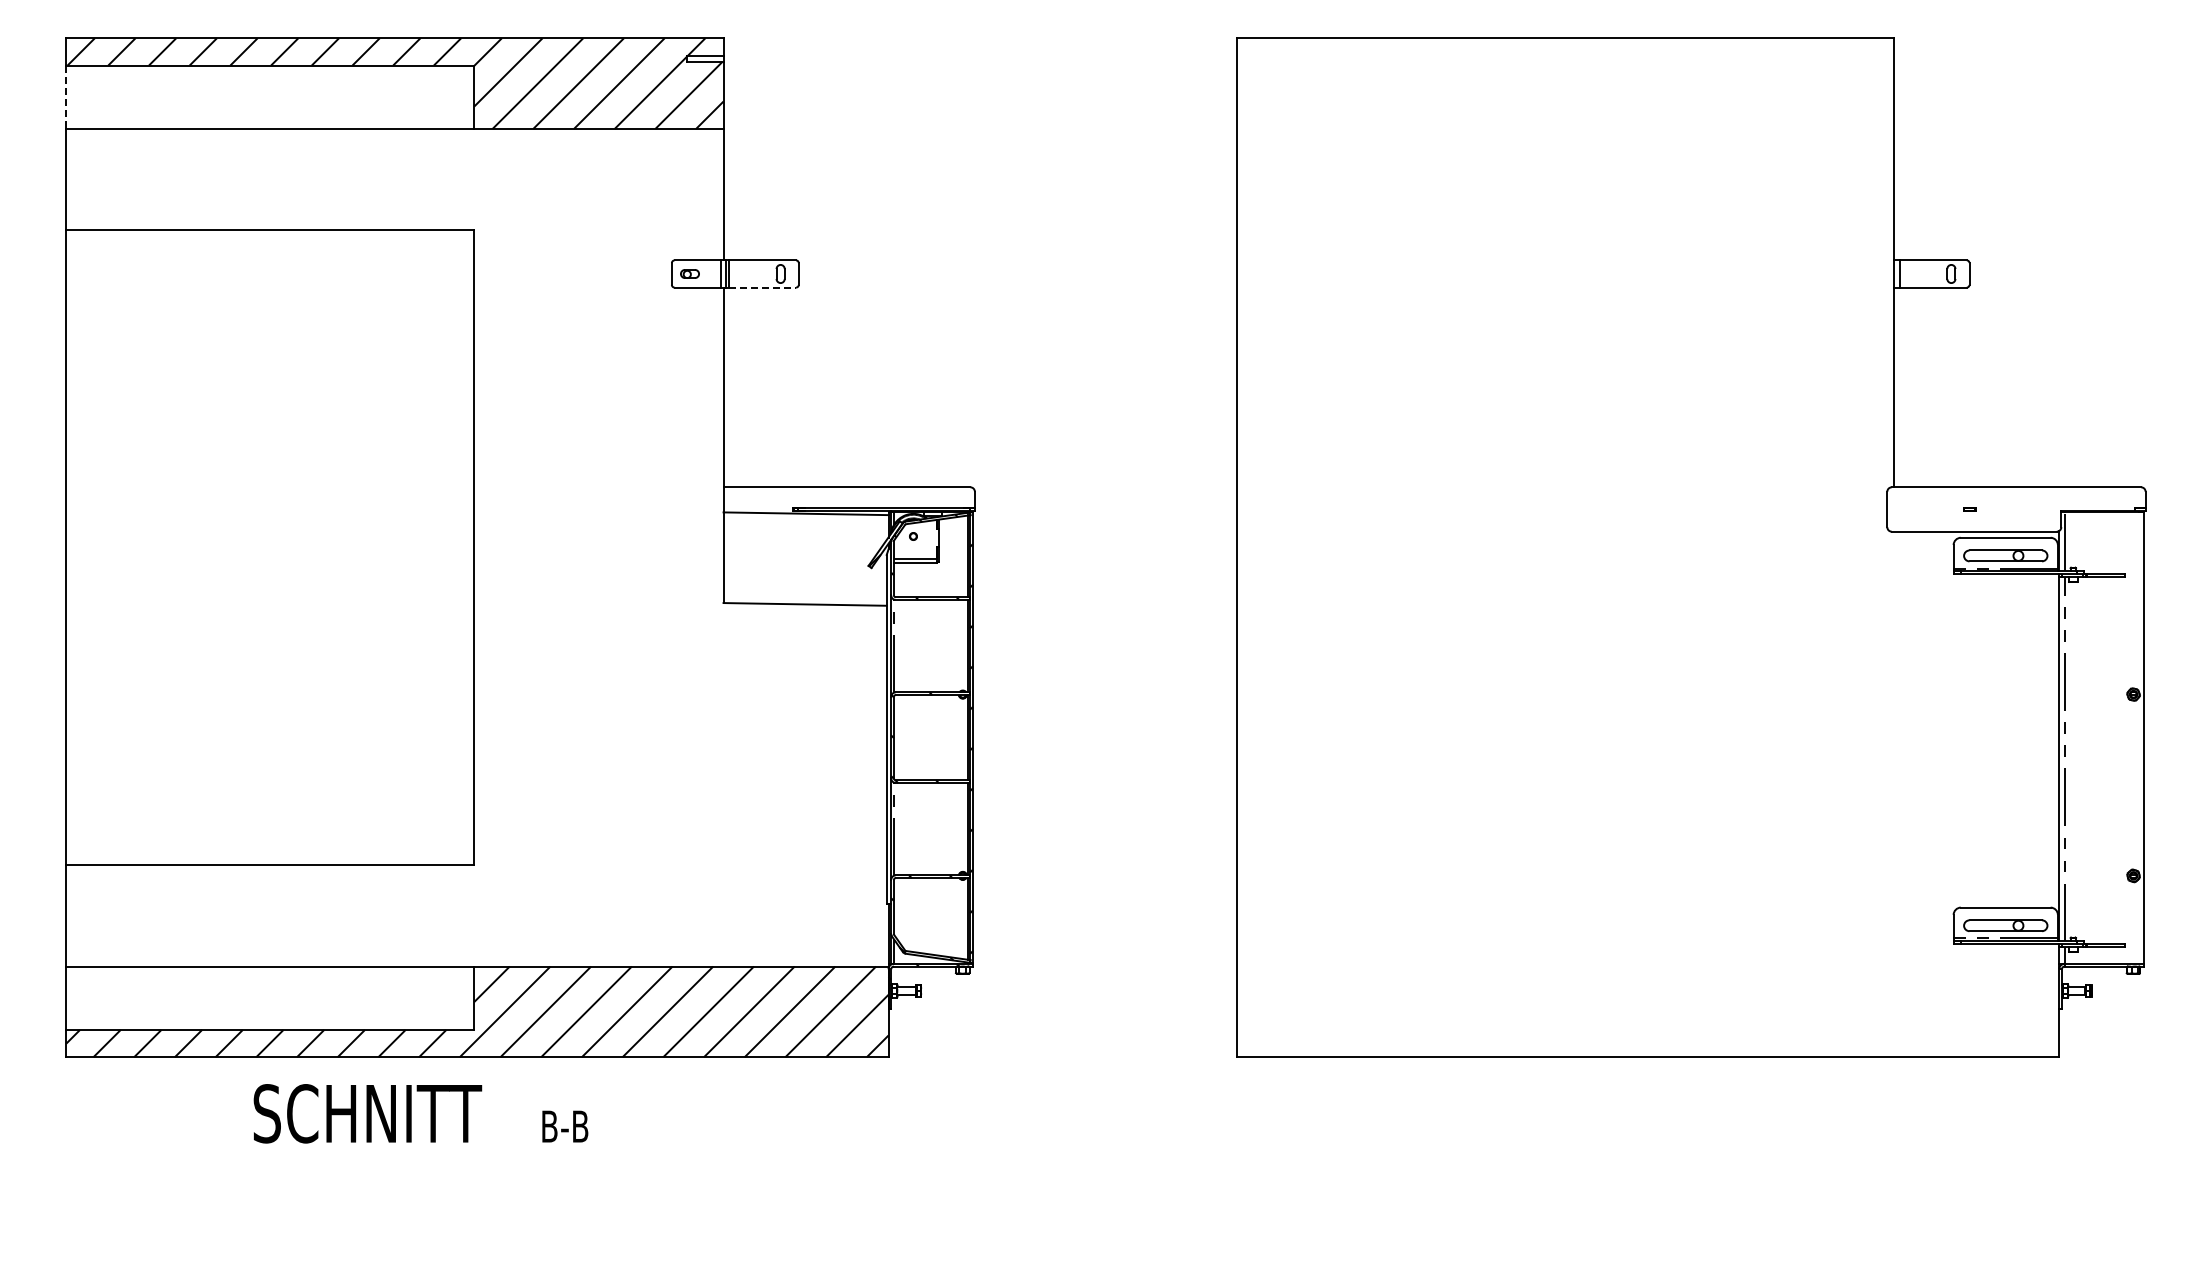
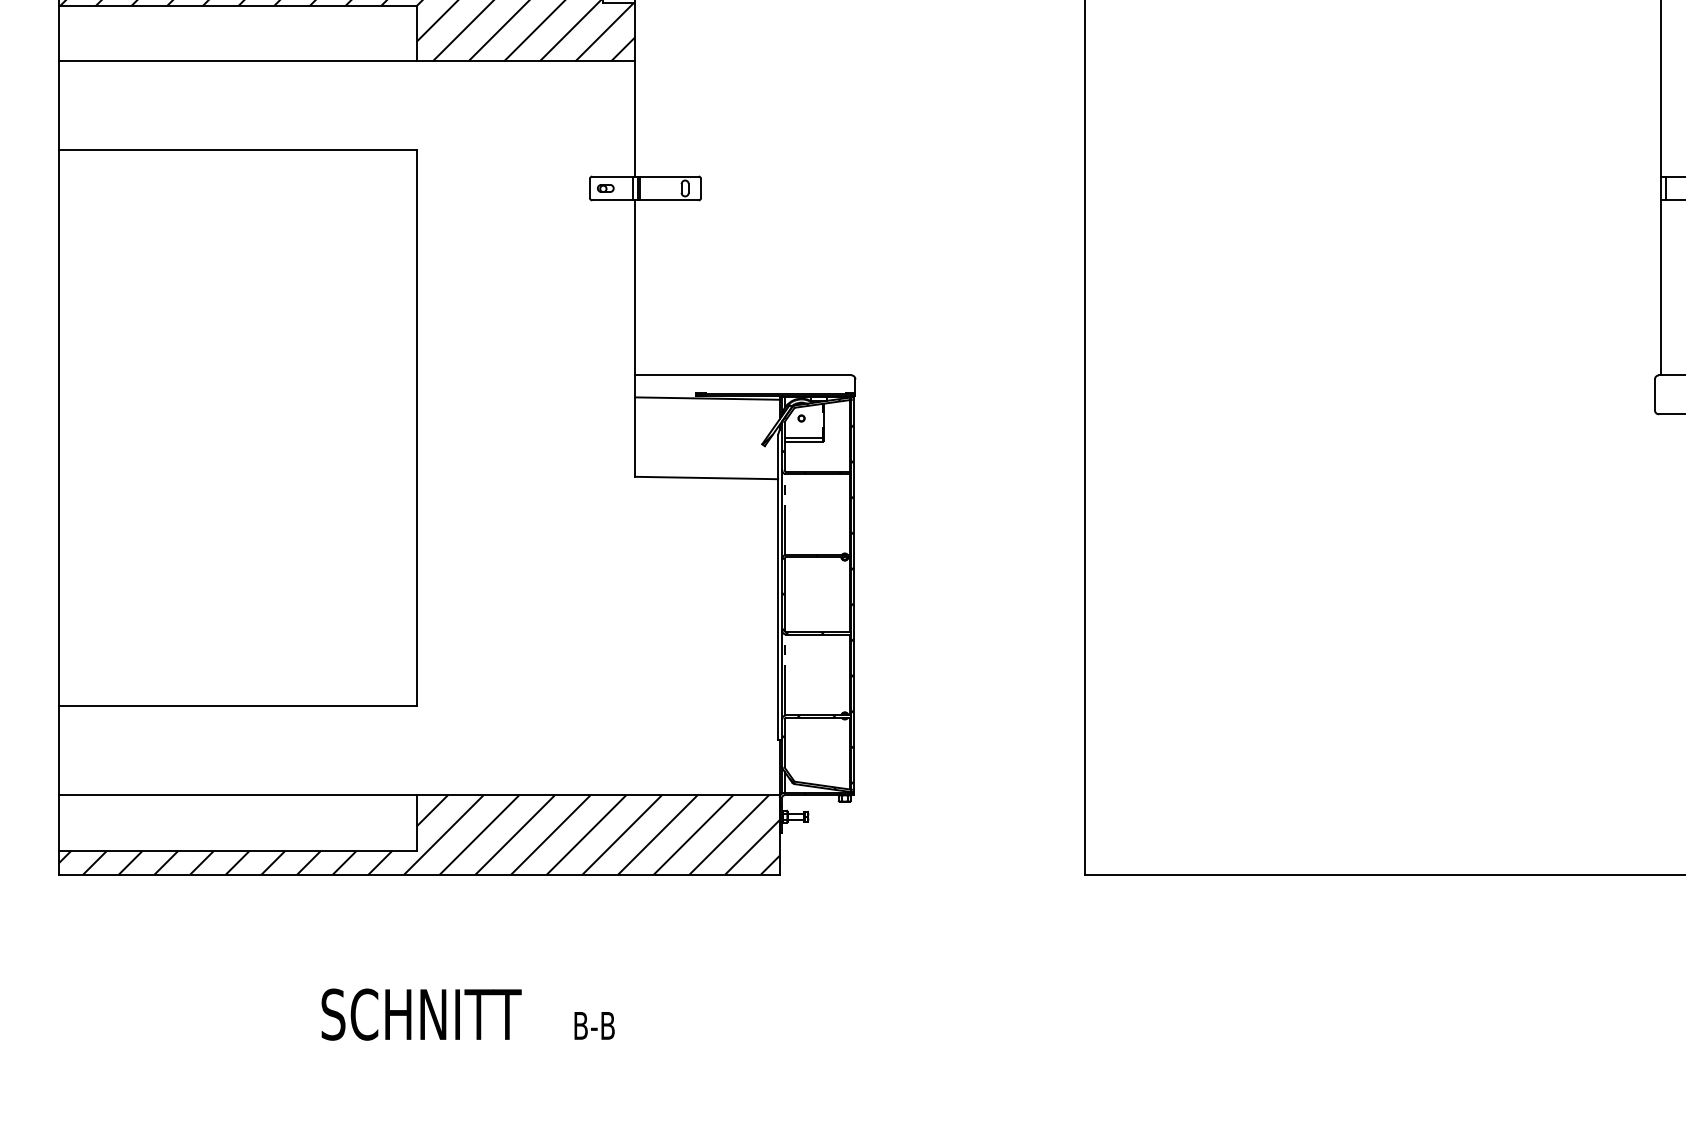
line: (66, 97) -> (59, 33), dashed -> solid
line: (762, 287) -> (669, 200), dashed -> solid
text: (420, 1113) -> (467, 1014), moved

